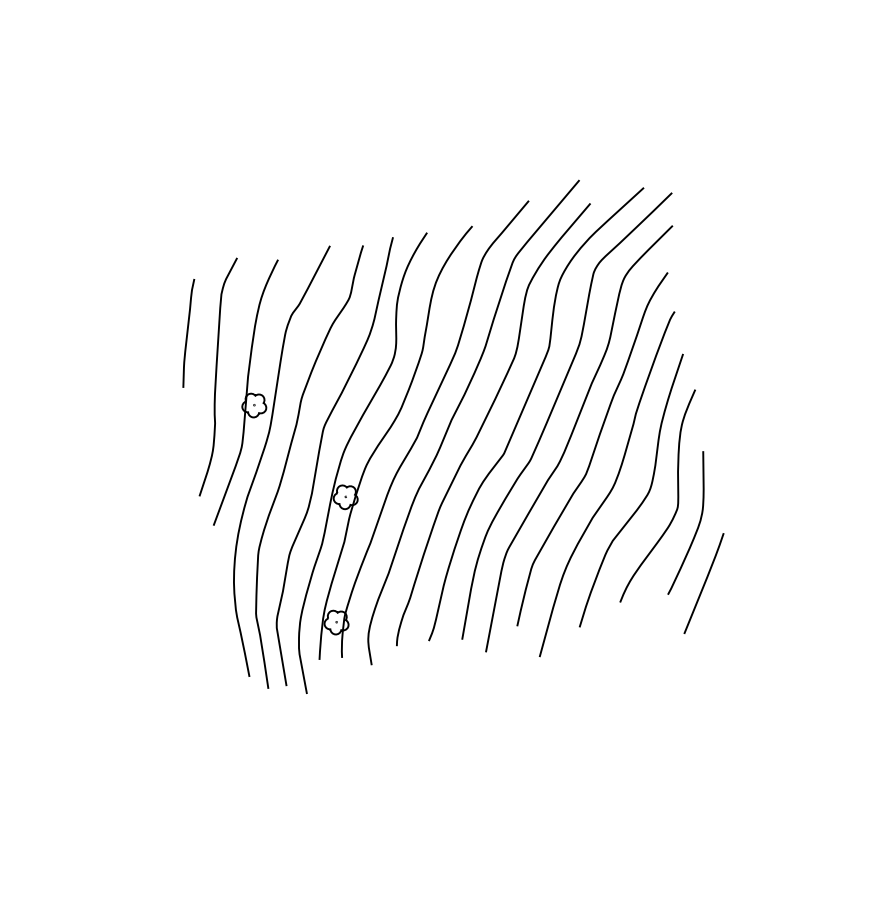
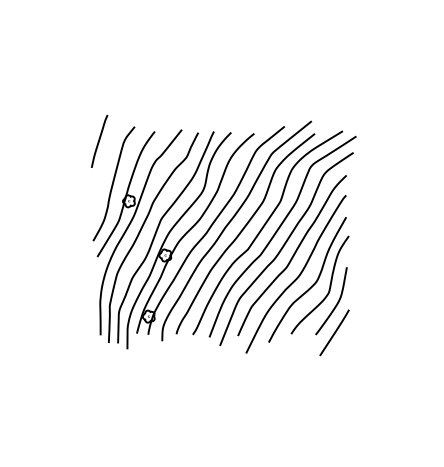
line: (188, 333) -> (99, 141), moved

